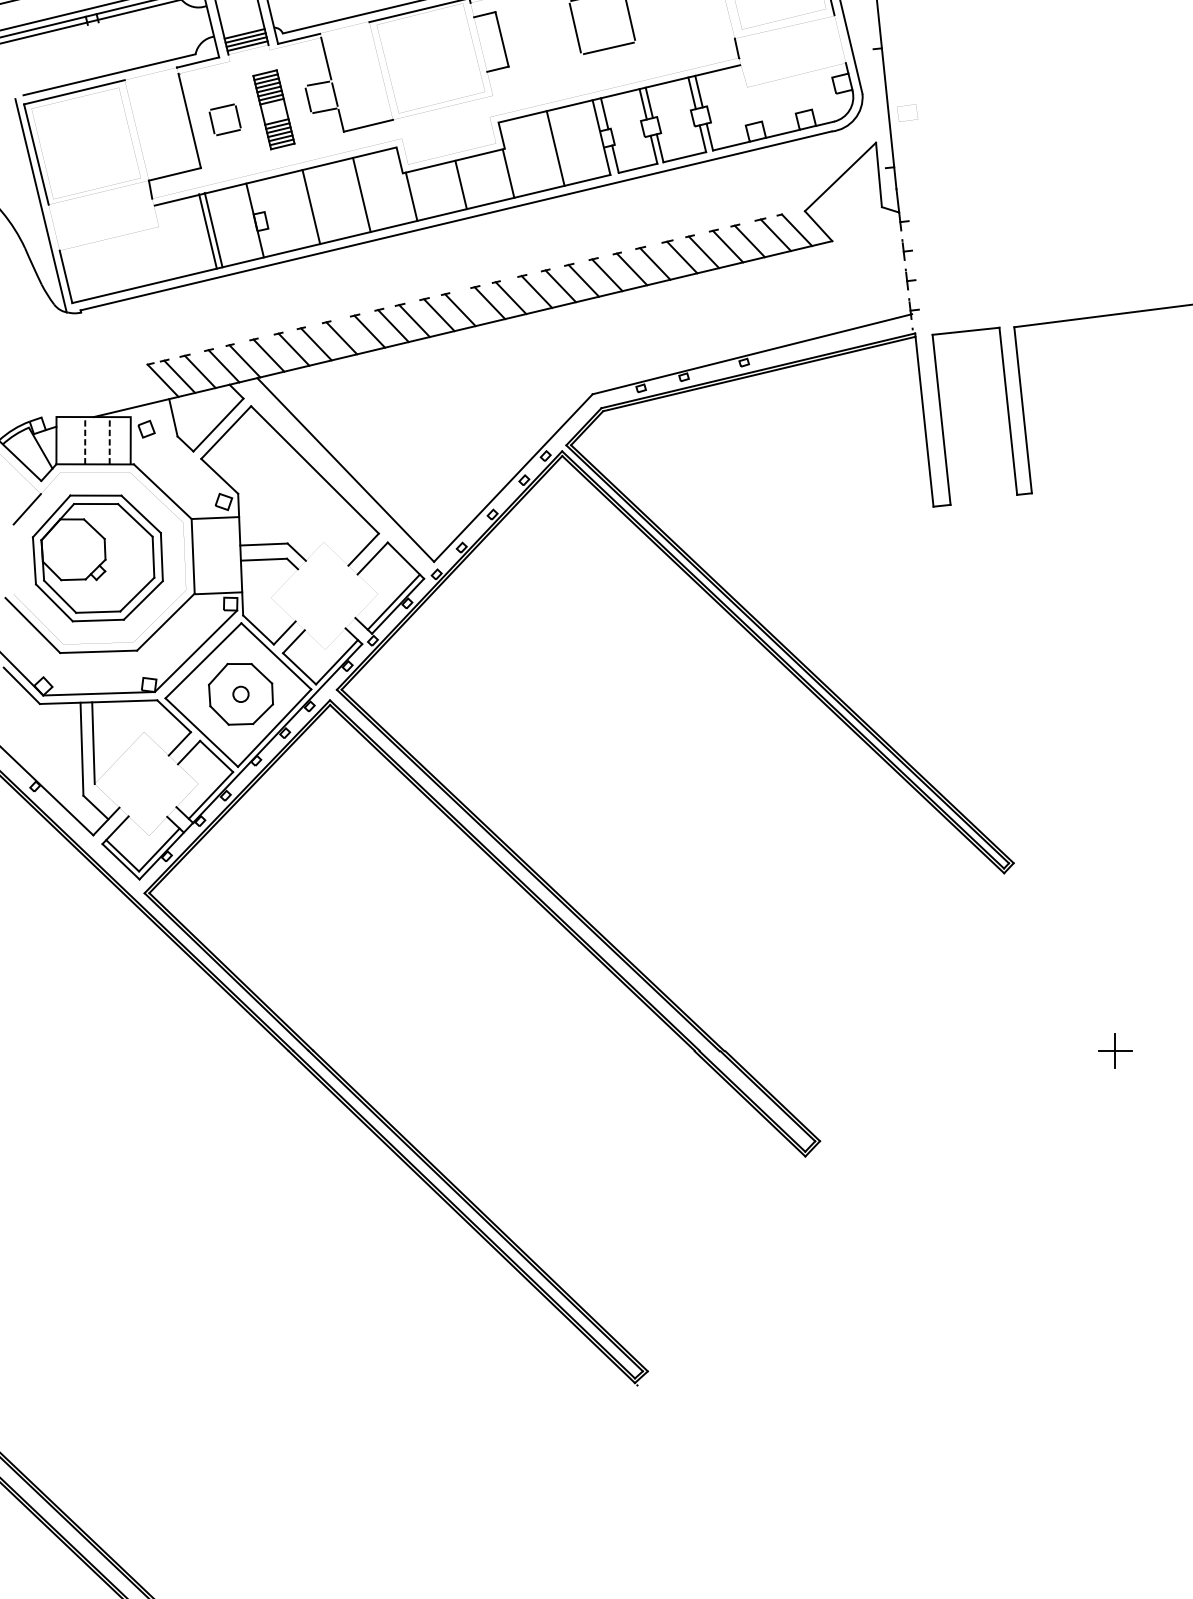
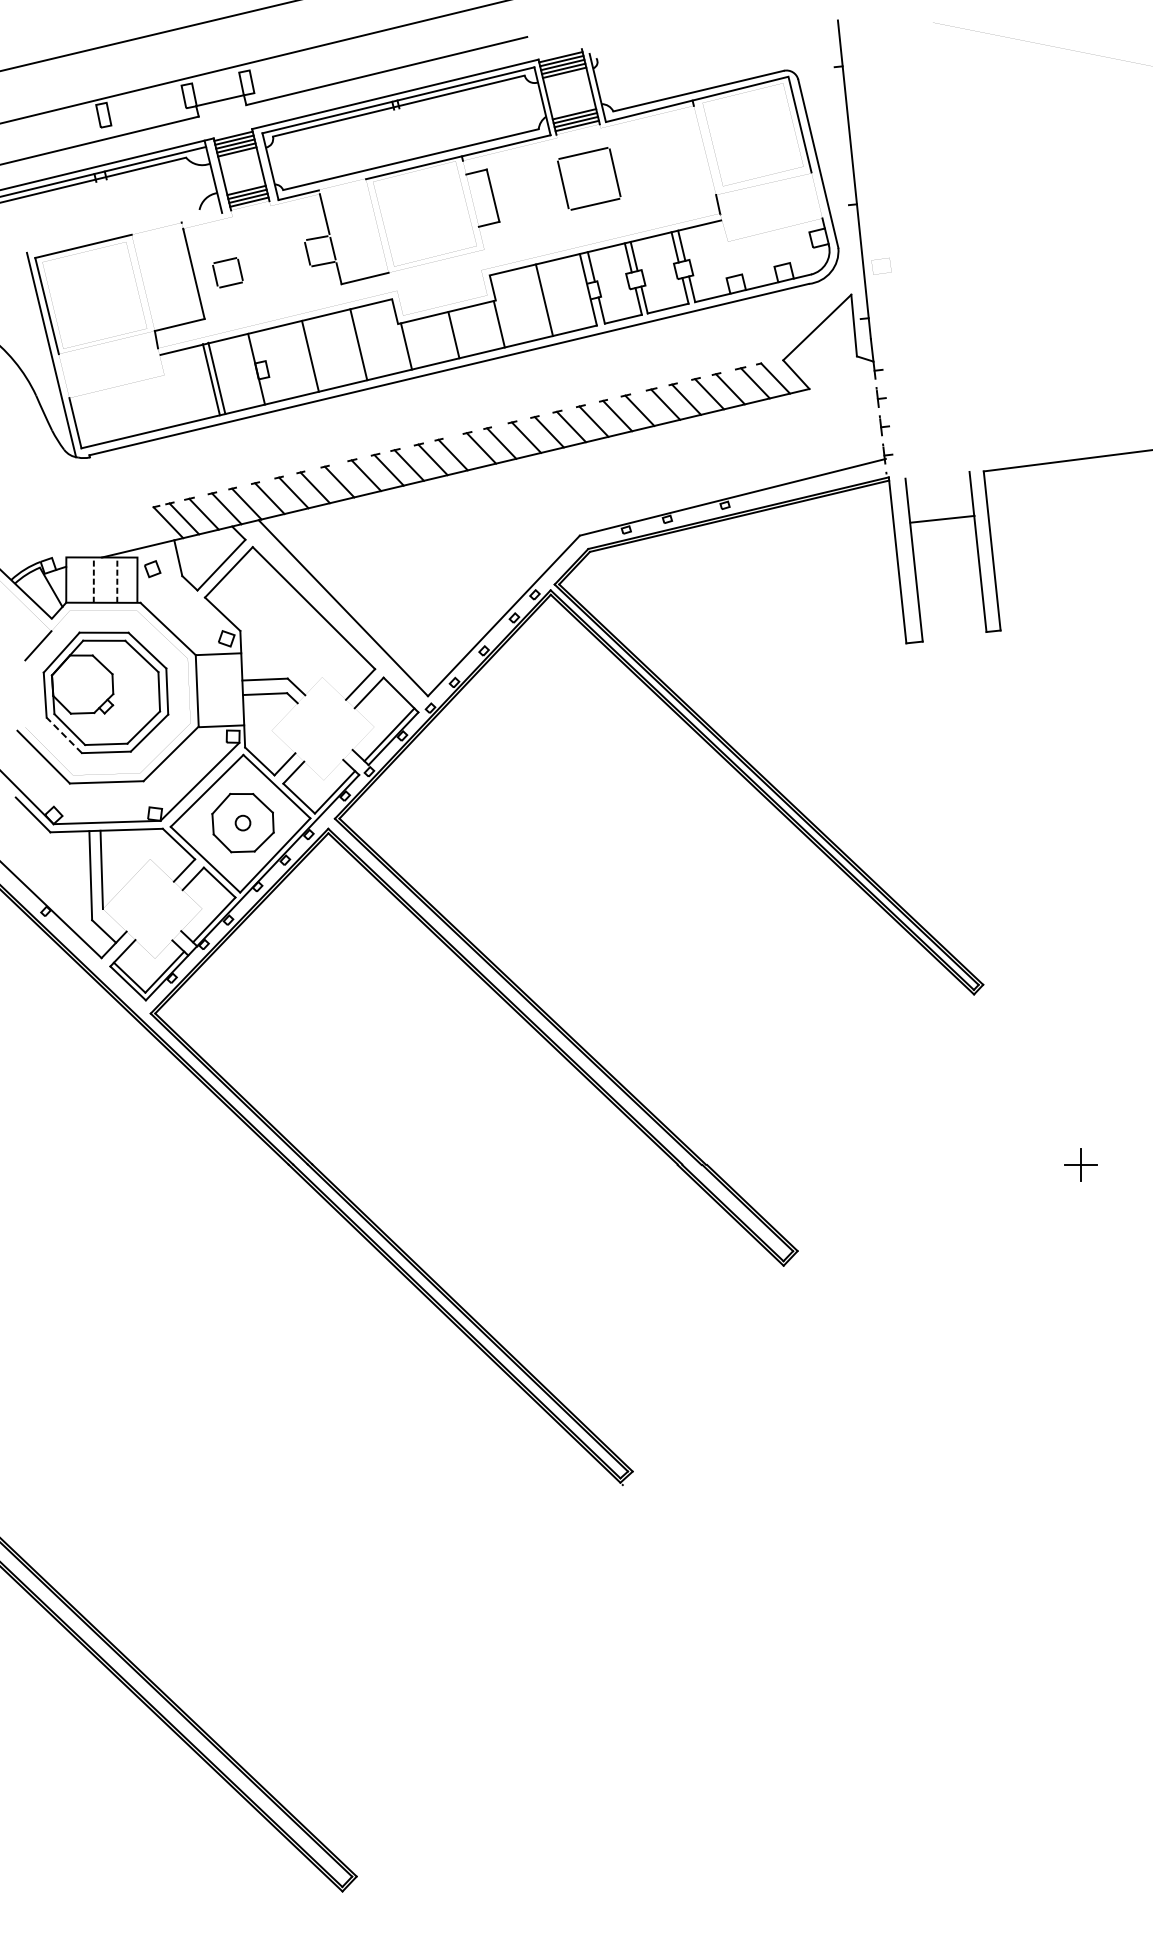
line: (197, 62) -> (201, 217), removed
line: (108, 74) -> (116, 229), removed
part: (273, 110) -> (274, 263), removed
line: (966, 330) -> (942, 518), moved
line: (53, 602) -> (63, 735), solid -> dashed

